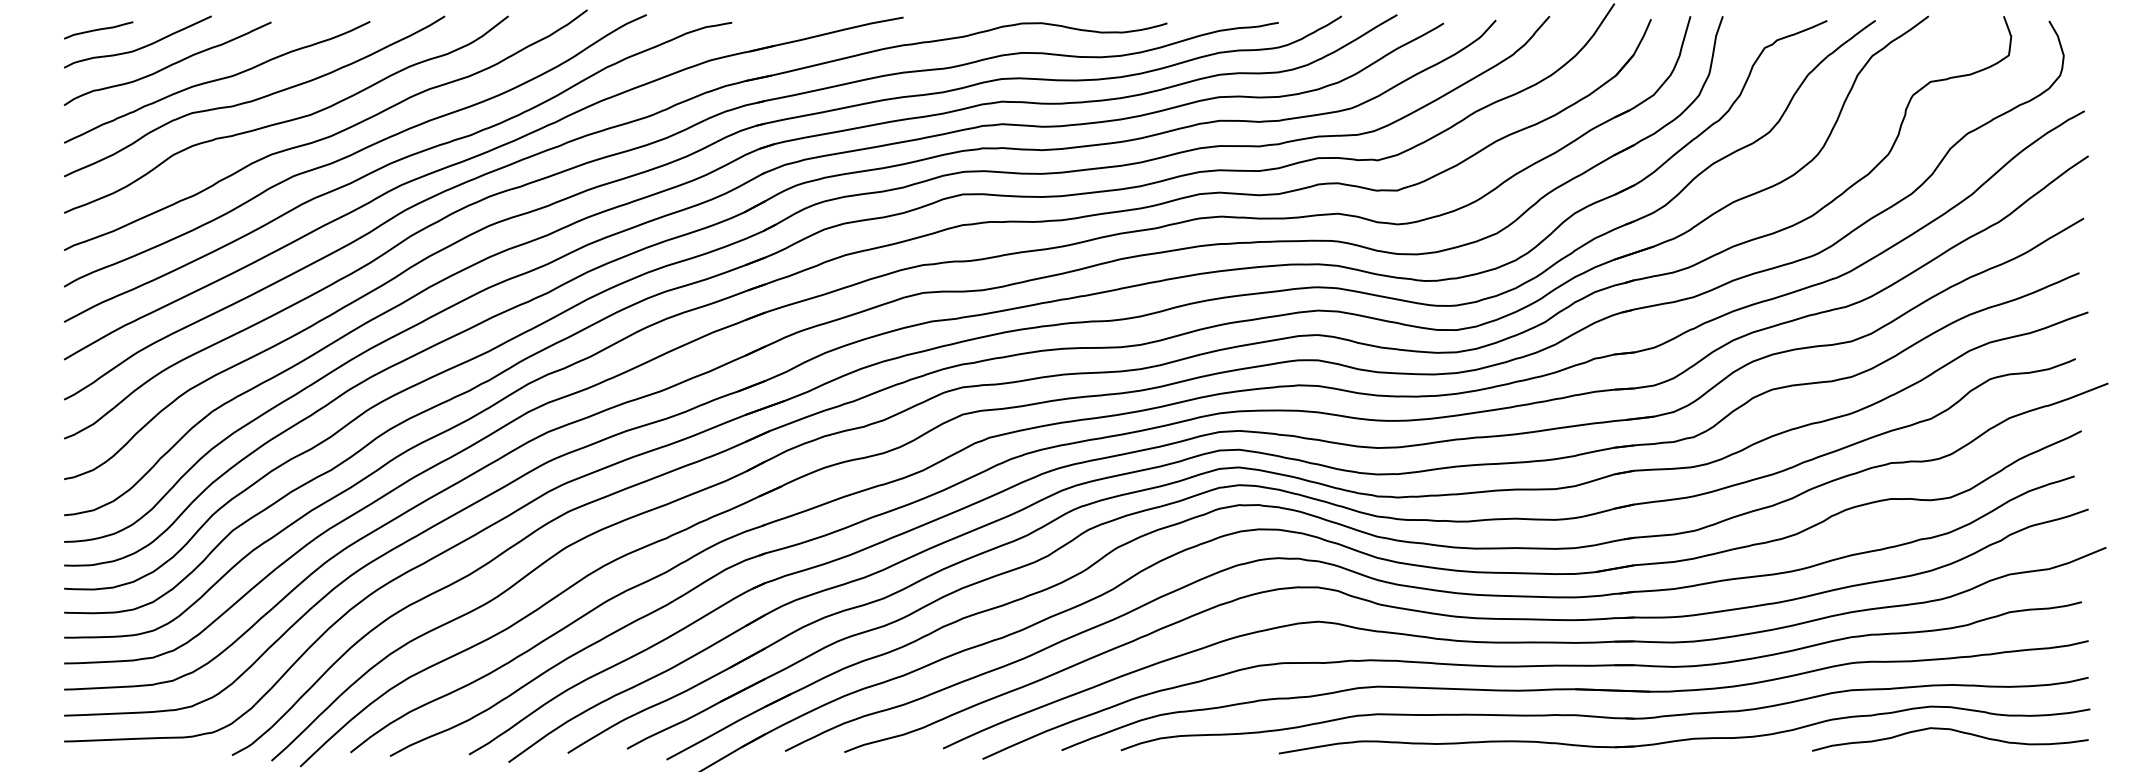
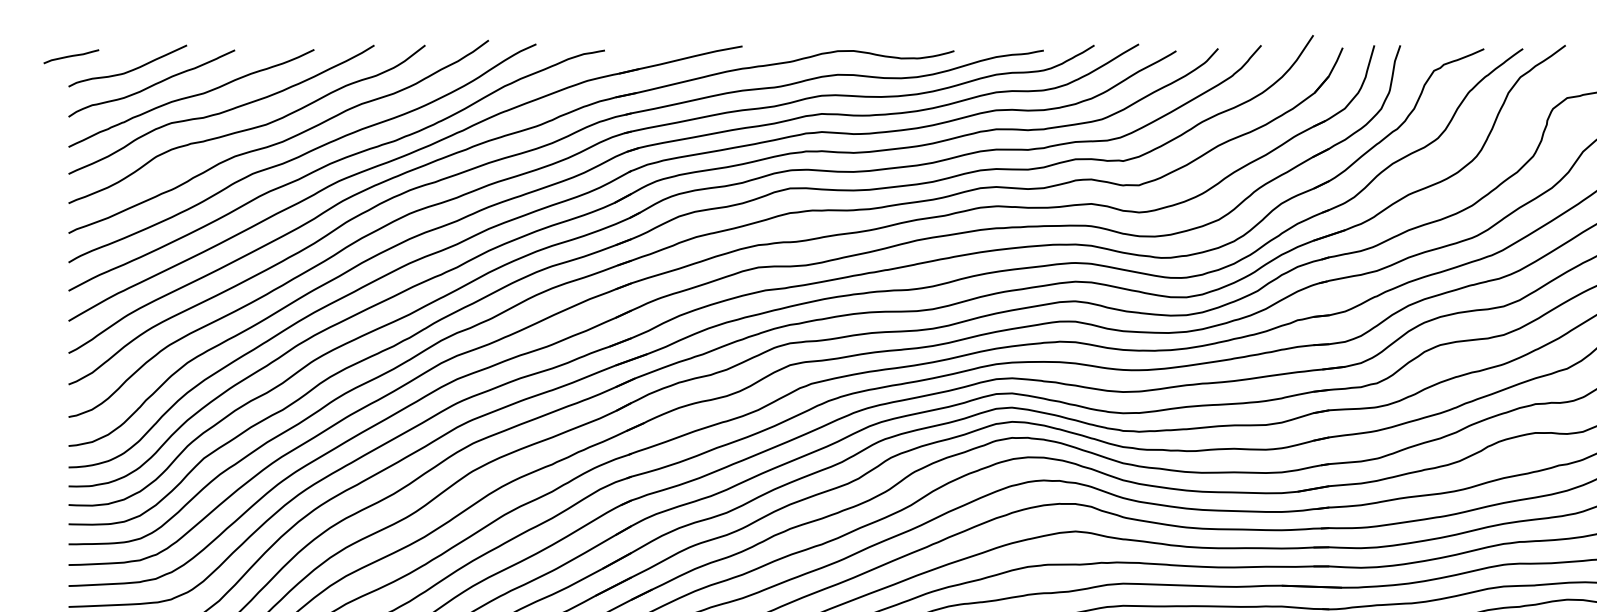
curve: (98, 30) -> (71, 56), moved

